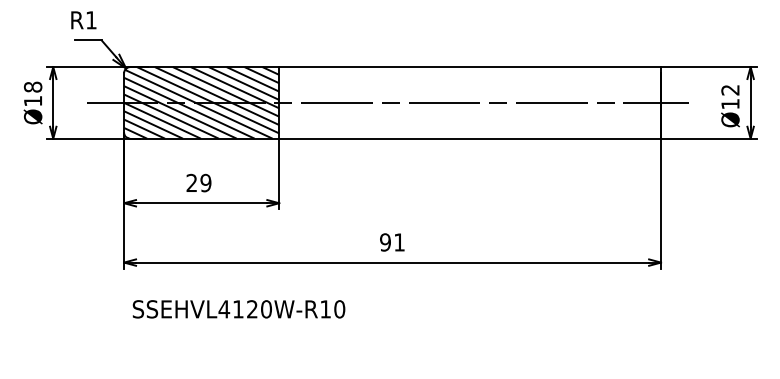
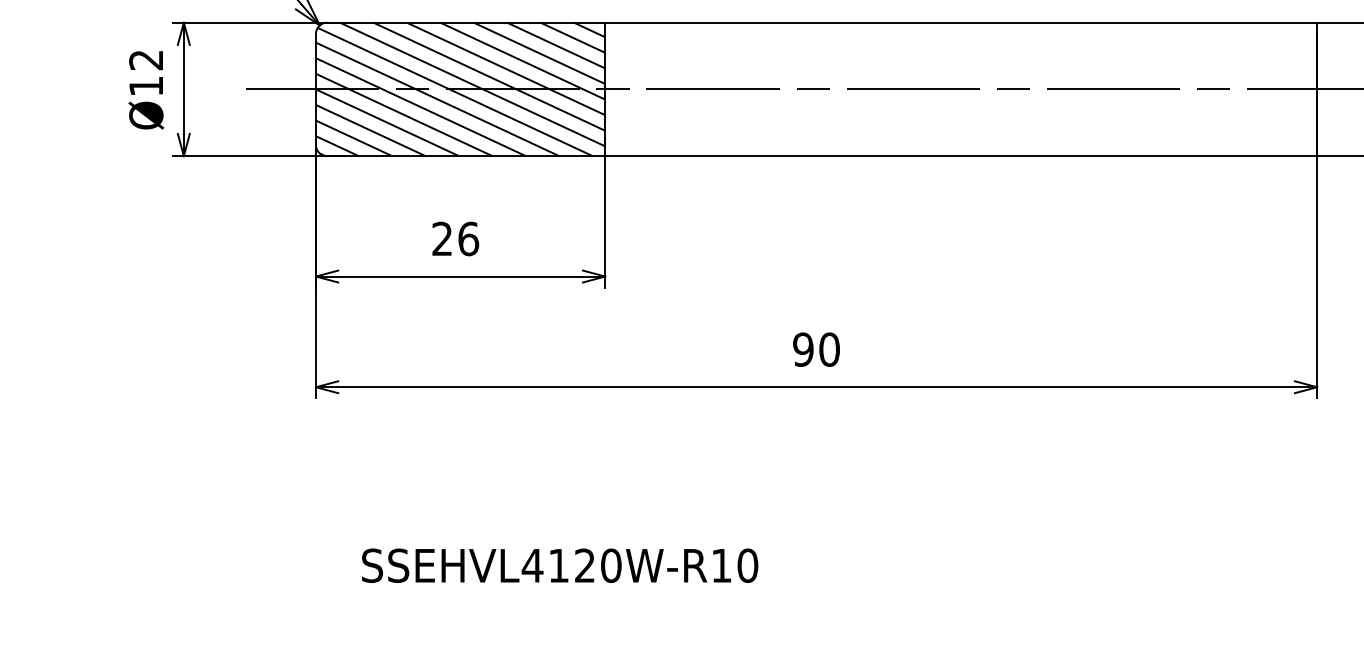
text: (33, 86) -> (146, 58), Ø18 -> Ø12
text: (205, 182) -> (467, 237), 29 -> 26
text: (399, 242) -> (829, 349), 91 -> 90
text: (238, 309) -> (559, 566), moved

